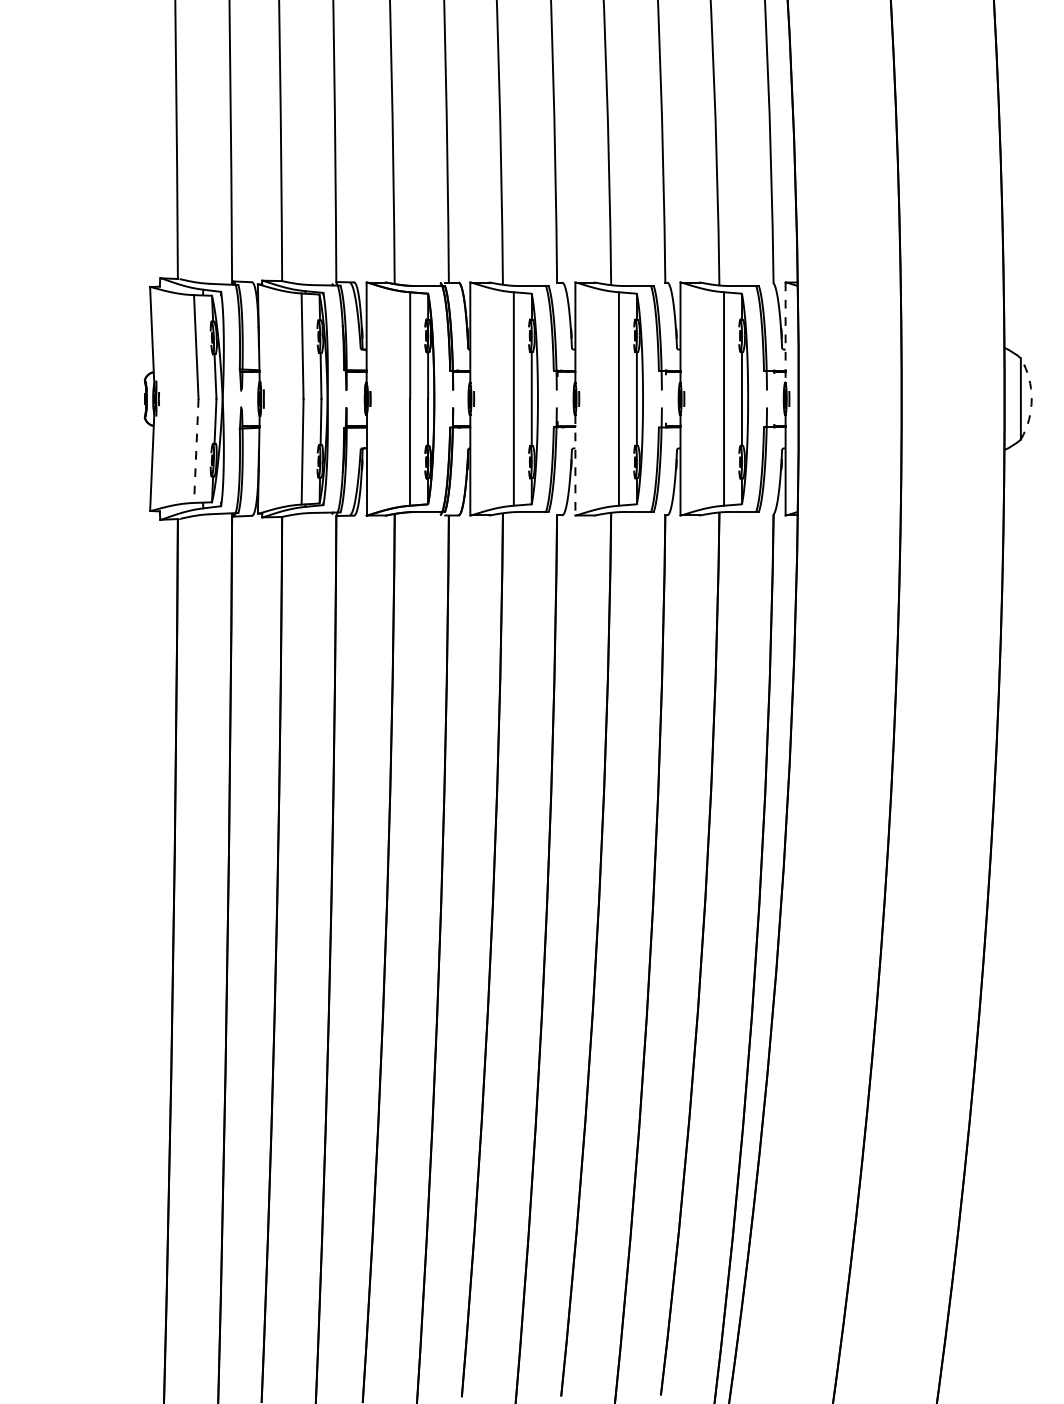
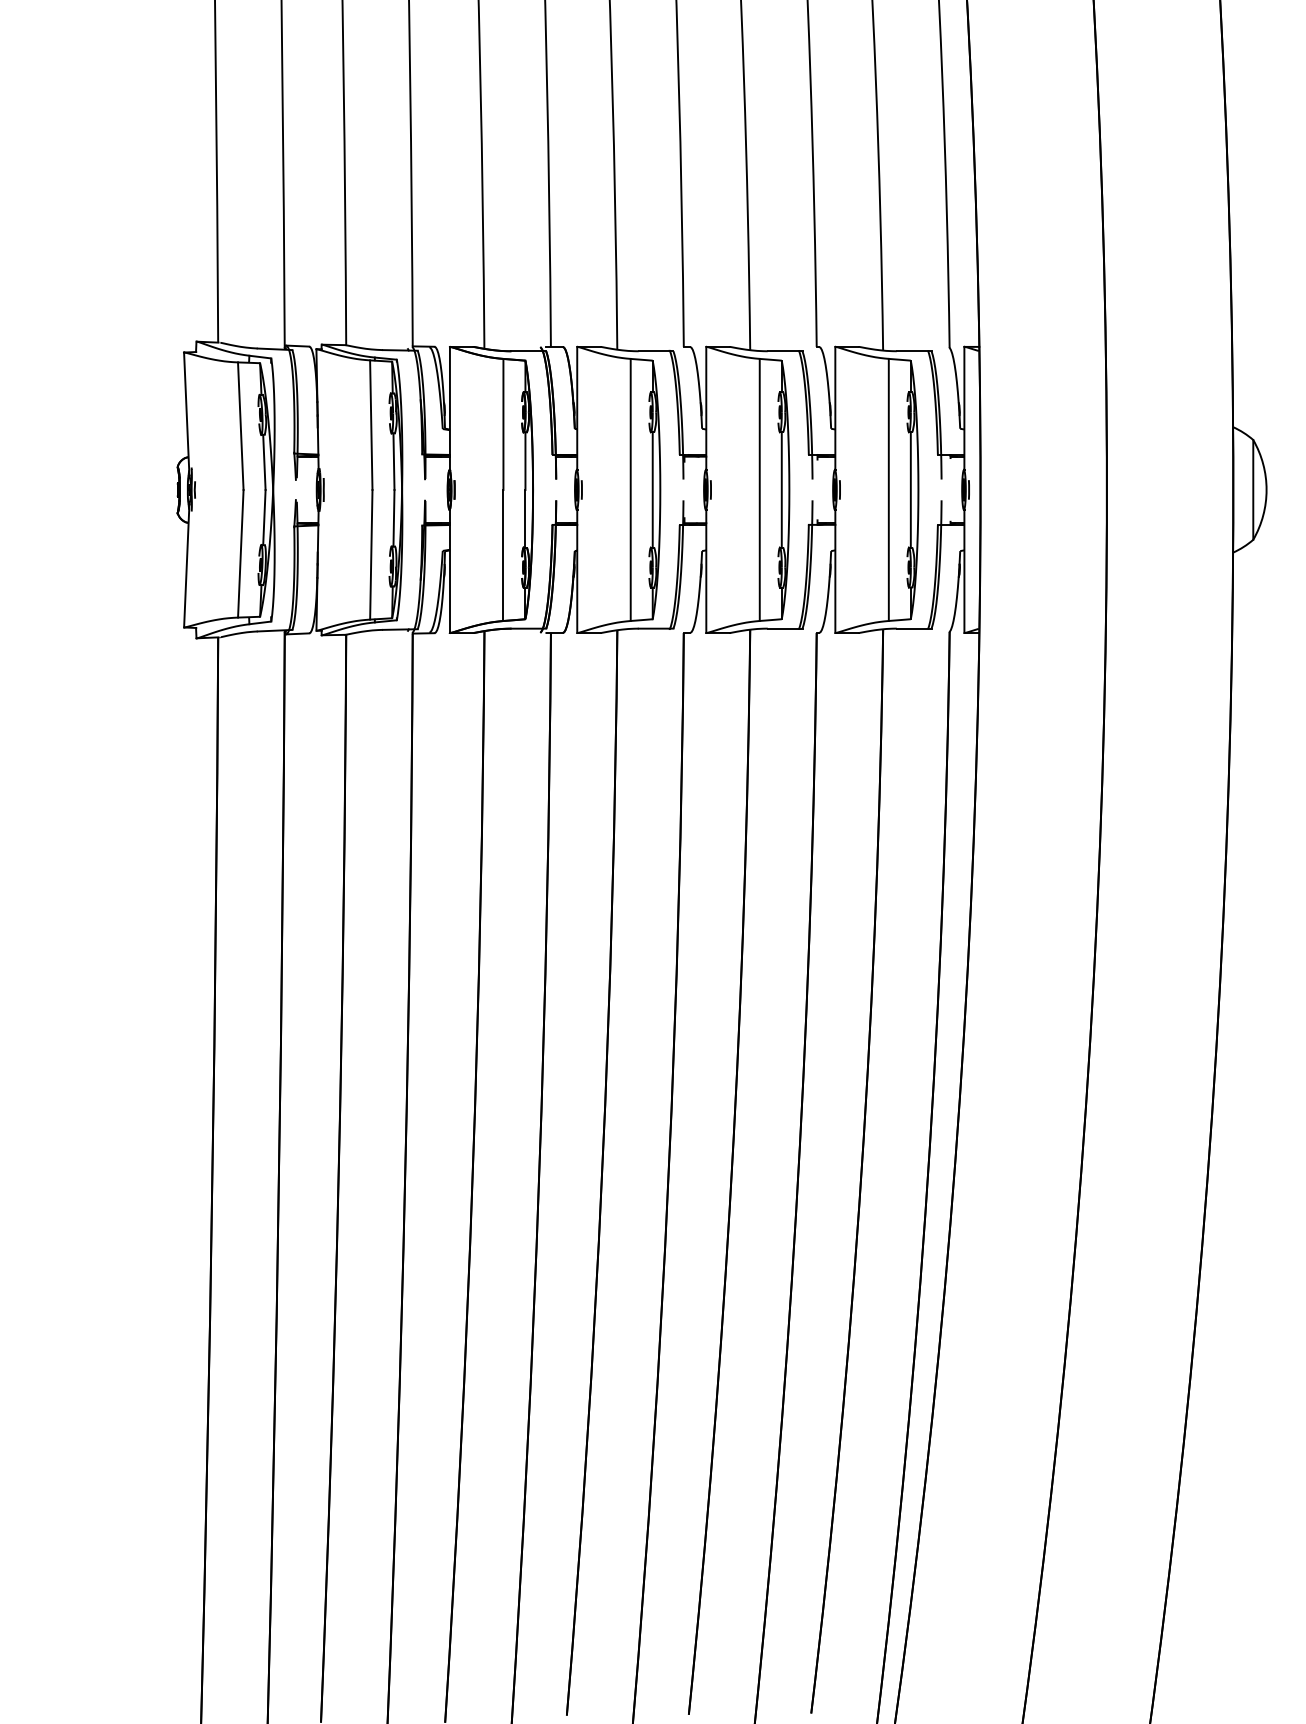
line: (785, 332) -> (964, 408), dashed -> solid
arc: (1031, 398) -> (1266, 489), dashed -> solid
line: (196, 450) -> (240, 553), dashed -> solid
line: (575, 465) -> (706, 571), dashed -> solid

